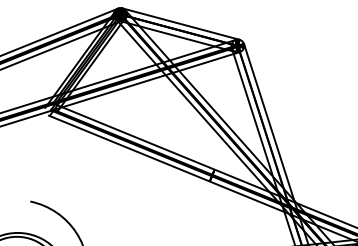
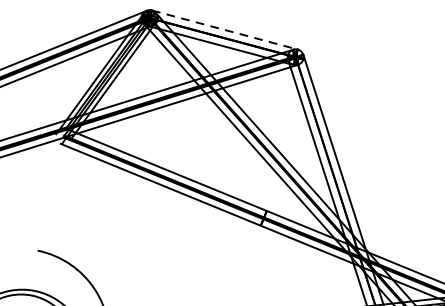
line: (180, 24) -> (224, 30), solid -> dashed

